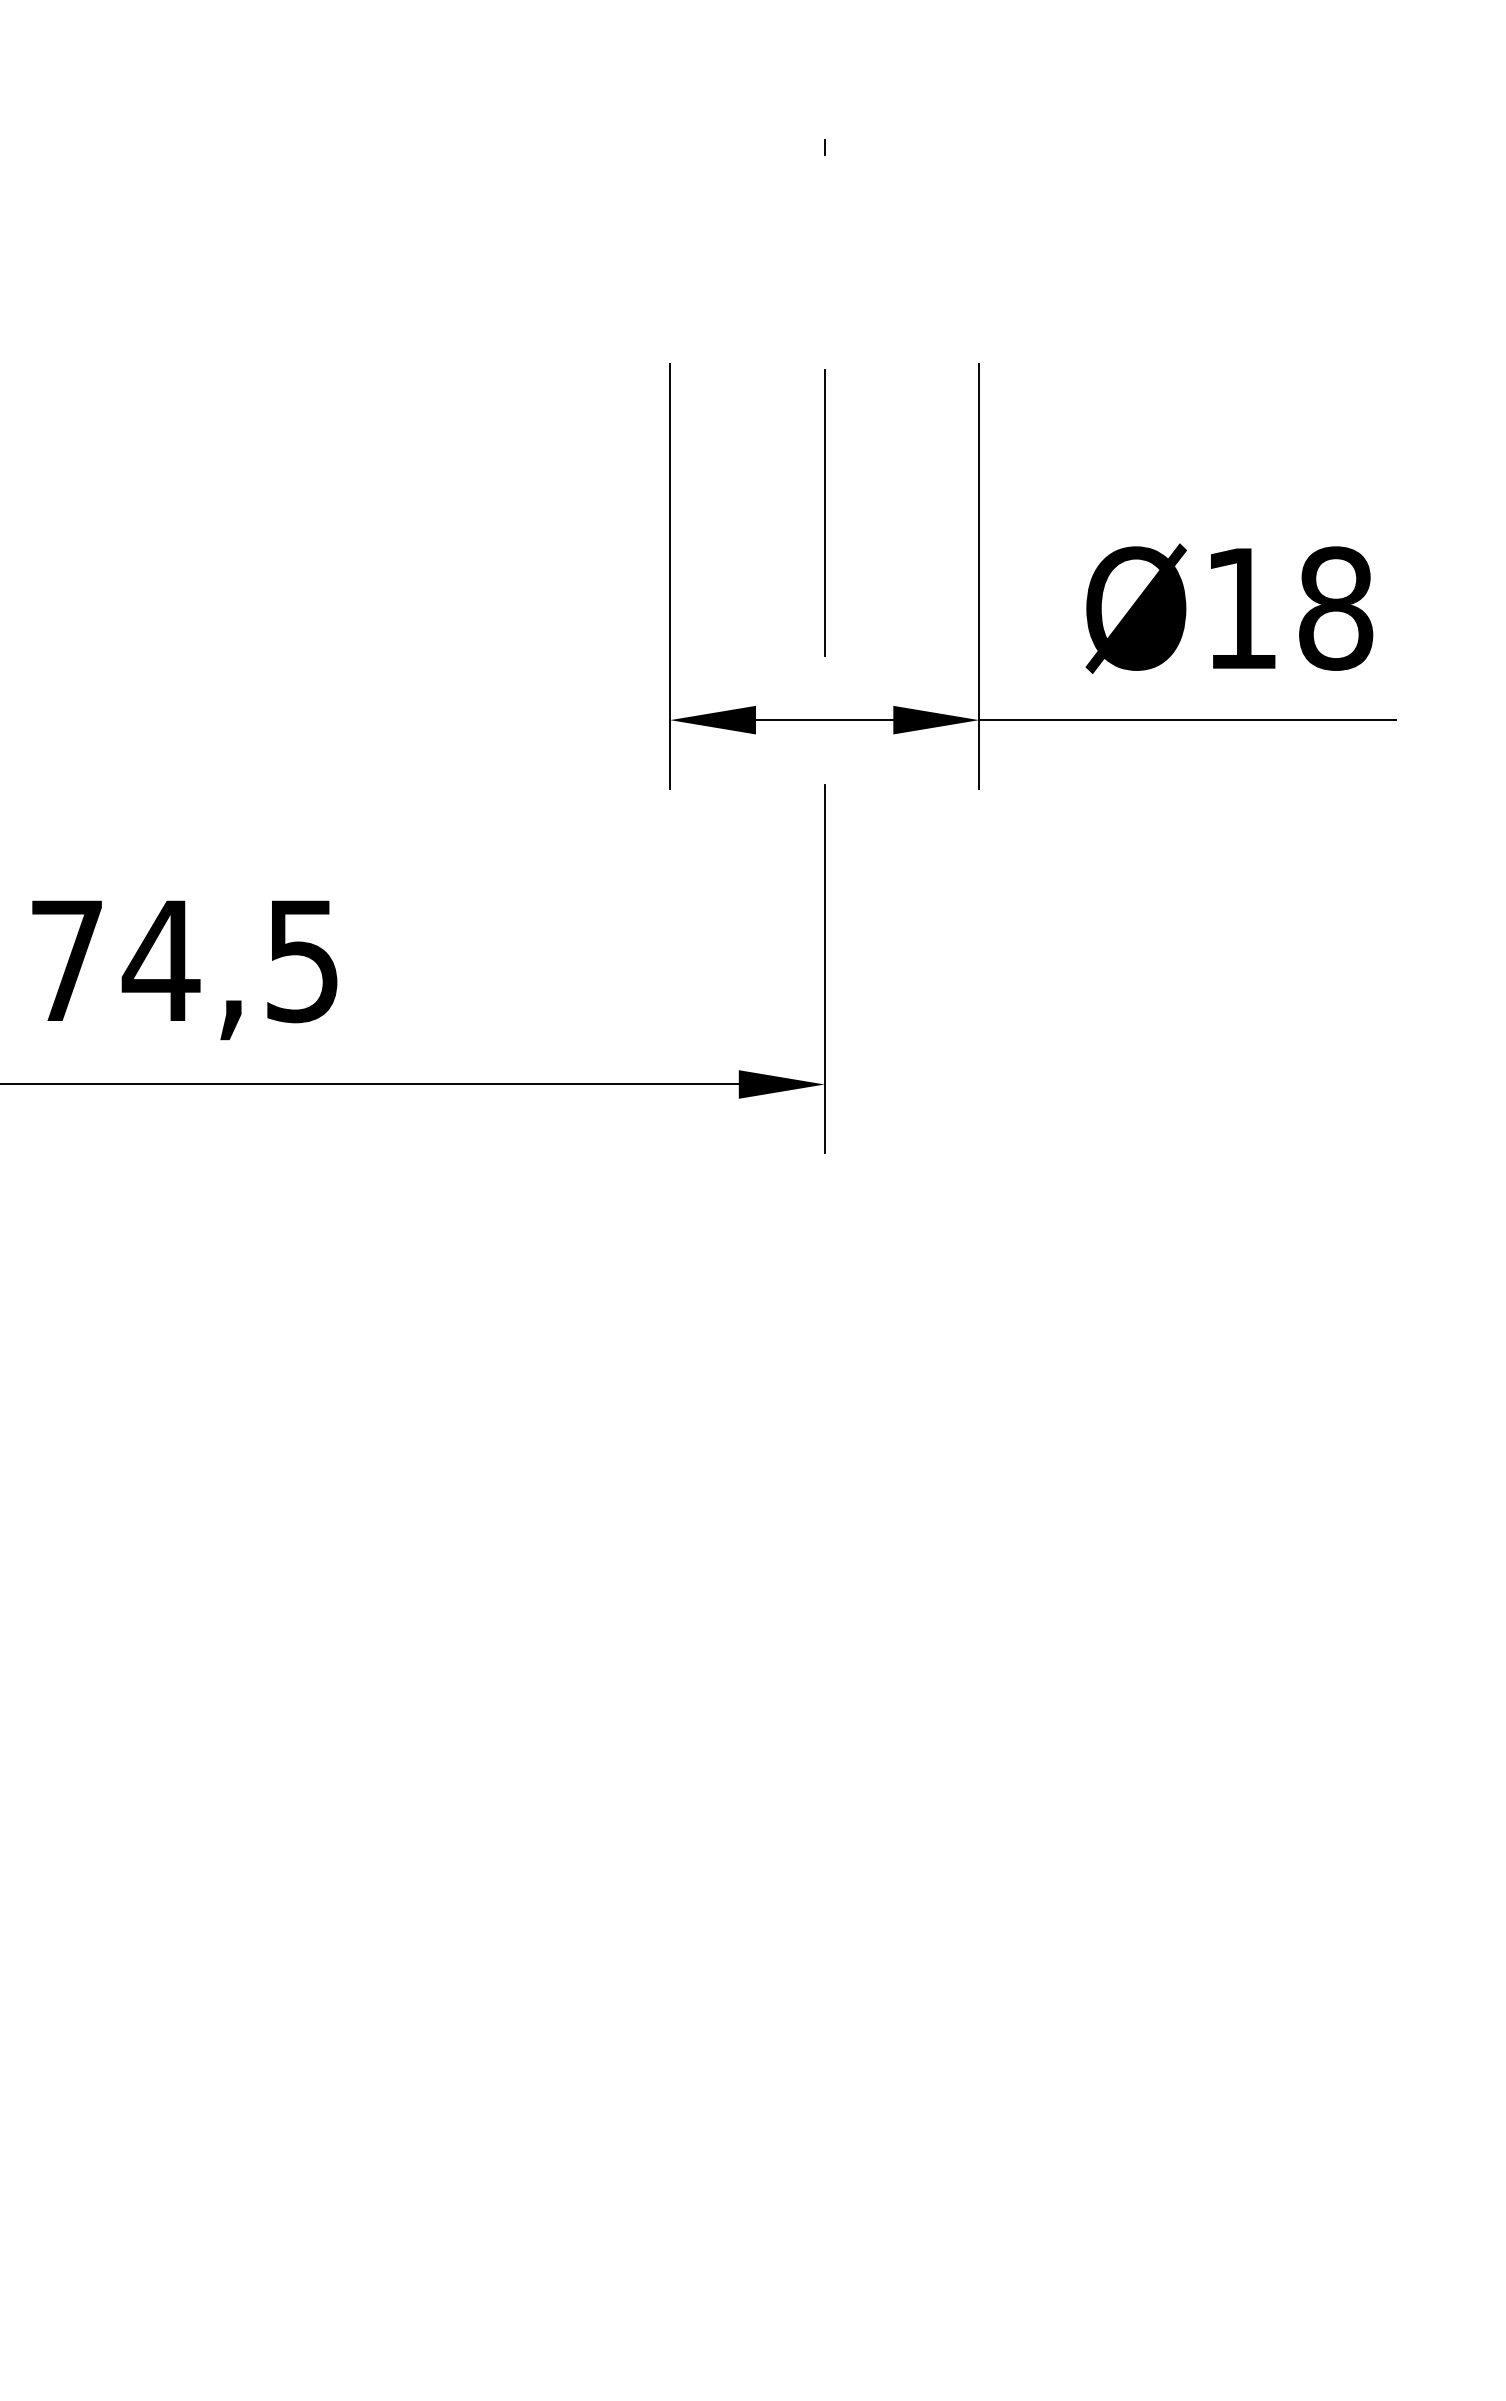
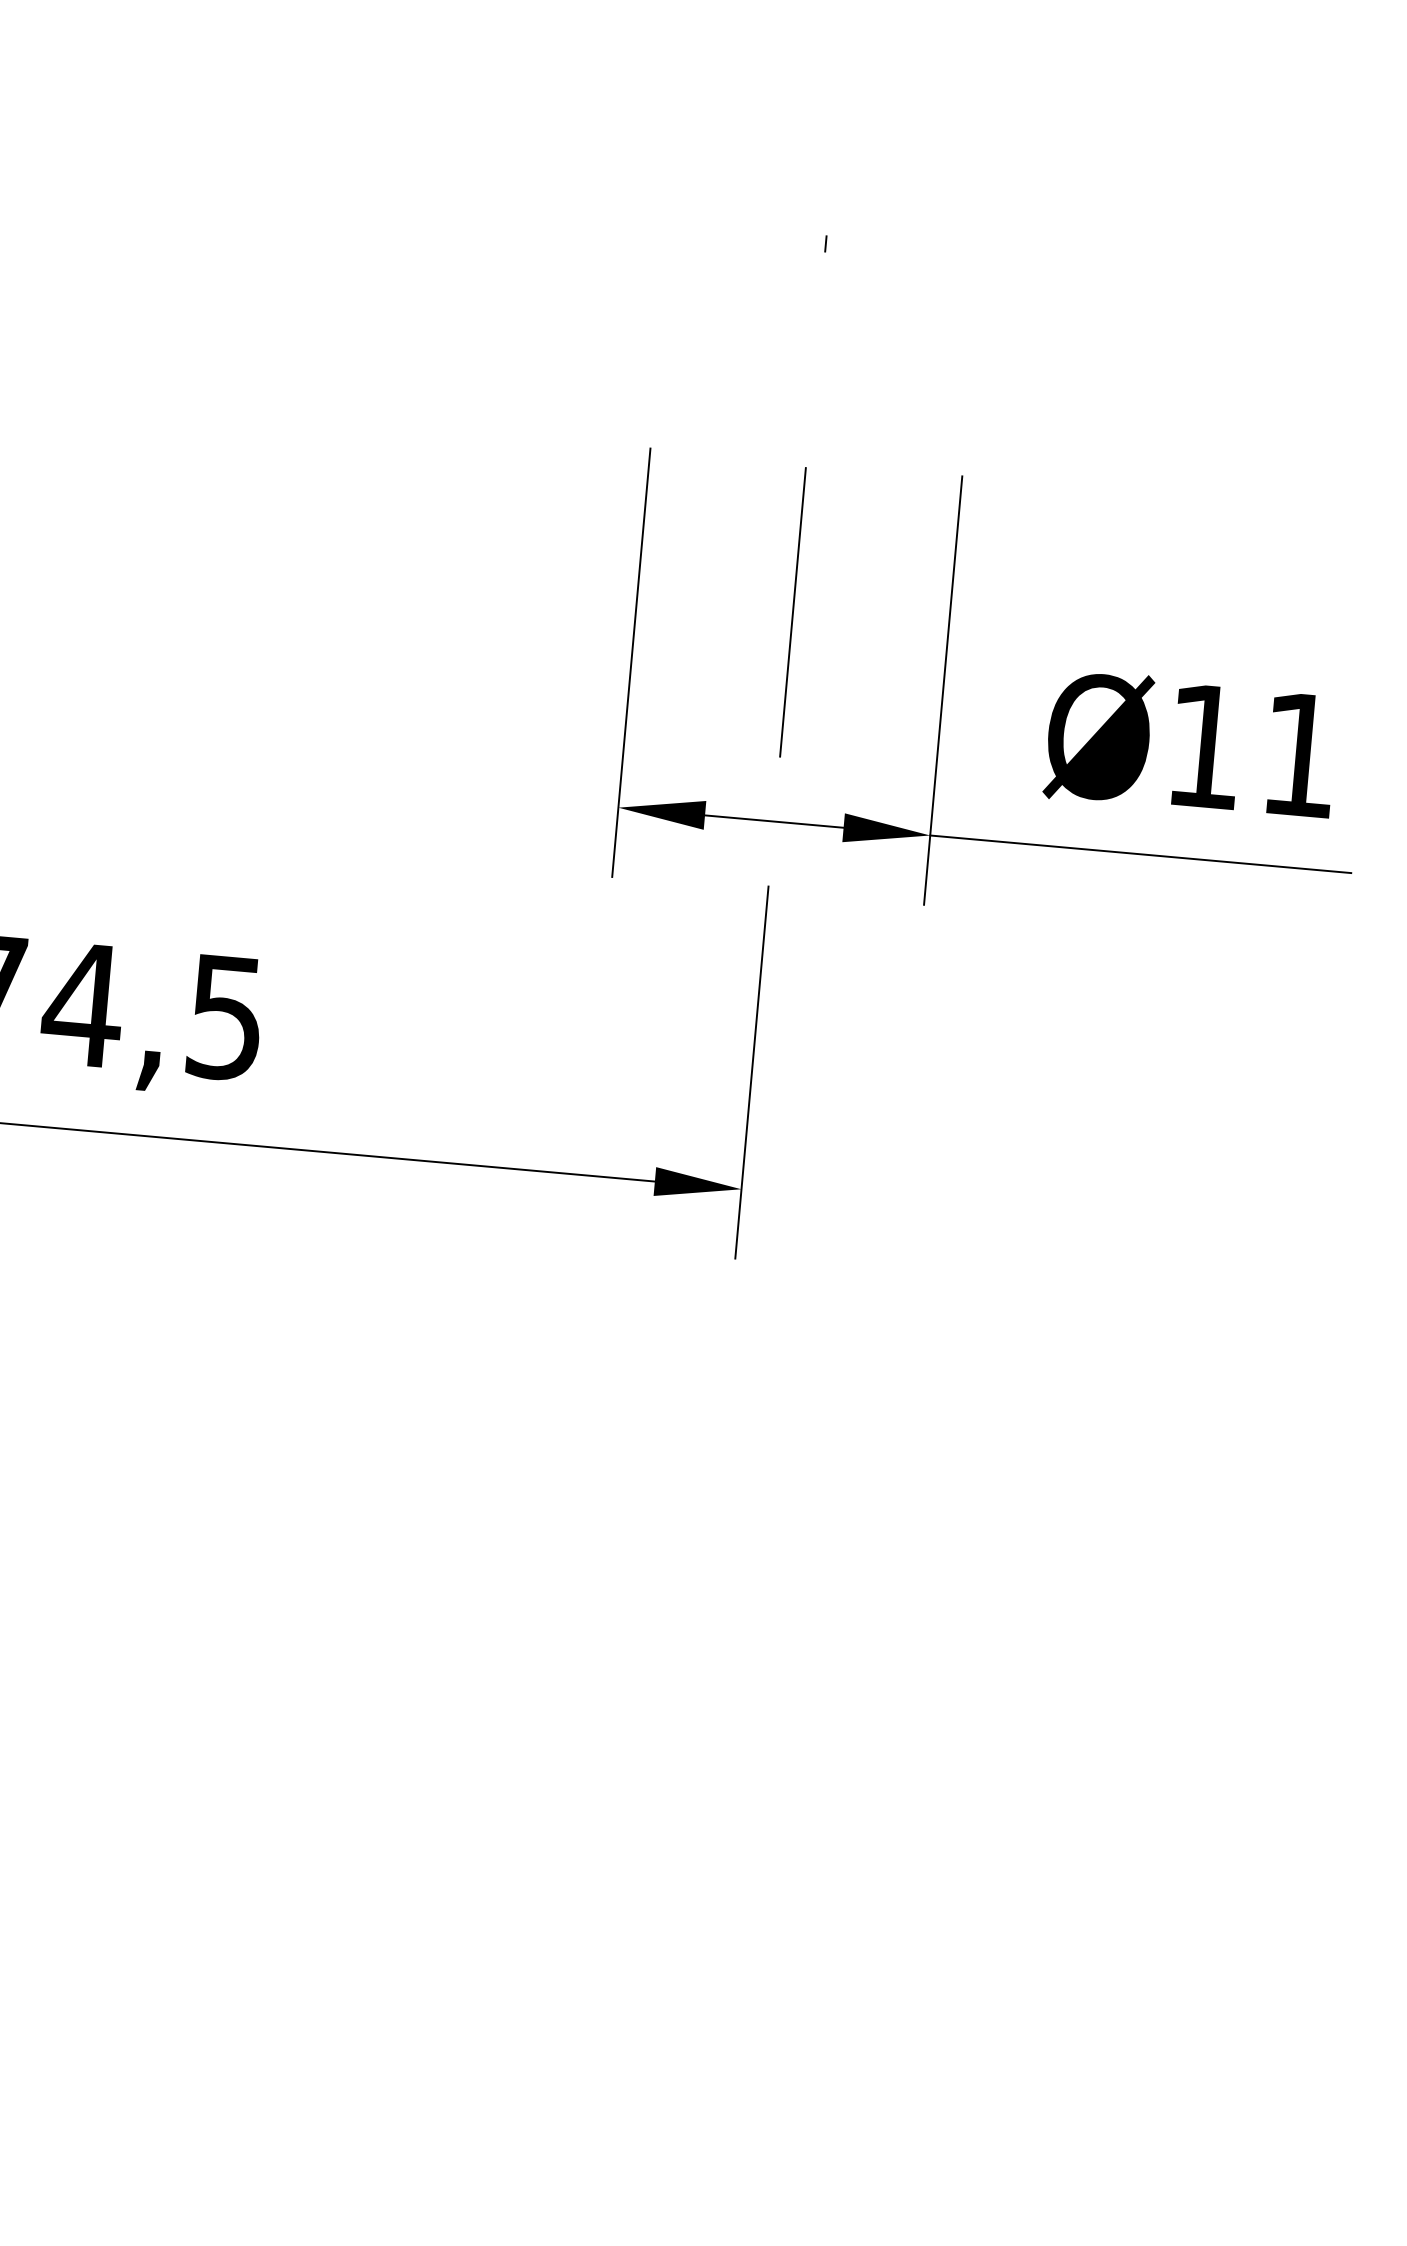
text: (1336, 608) -> (1300, 755), Ø18 -> Ø11

